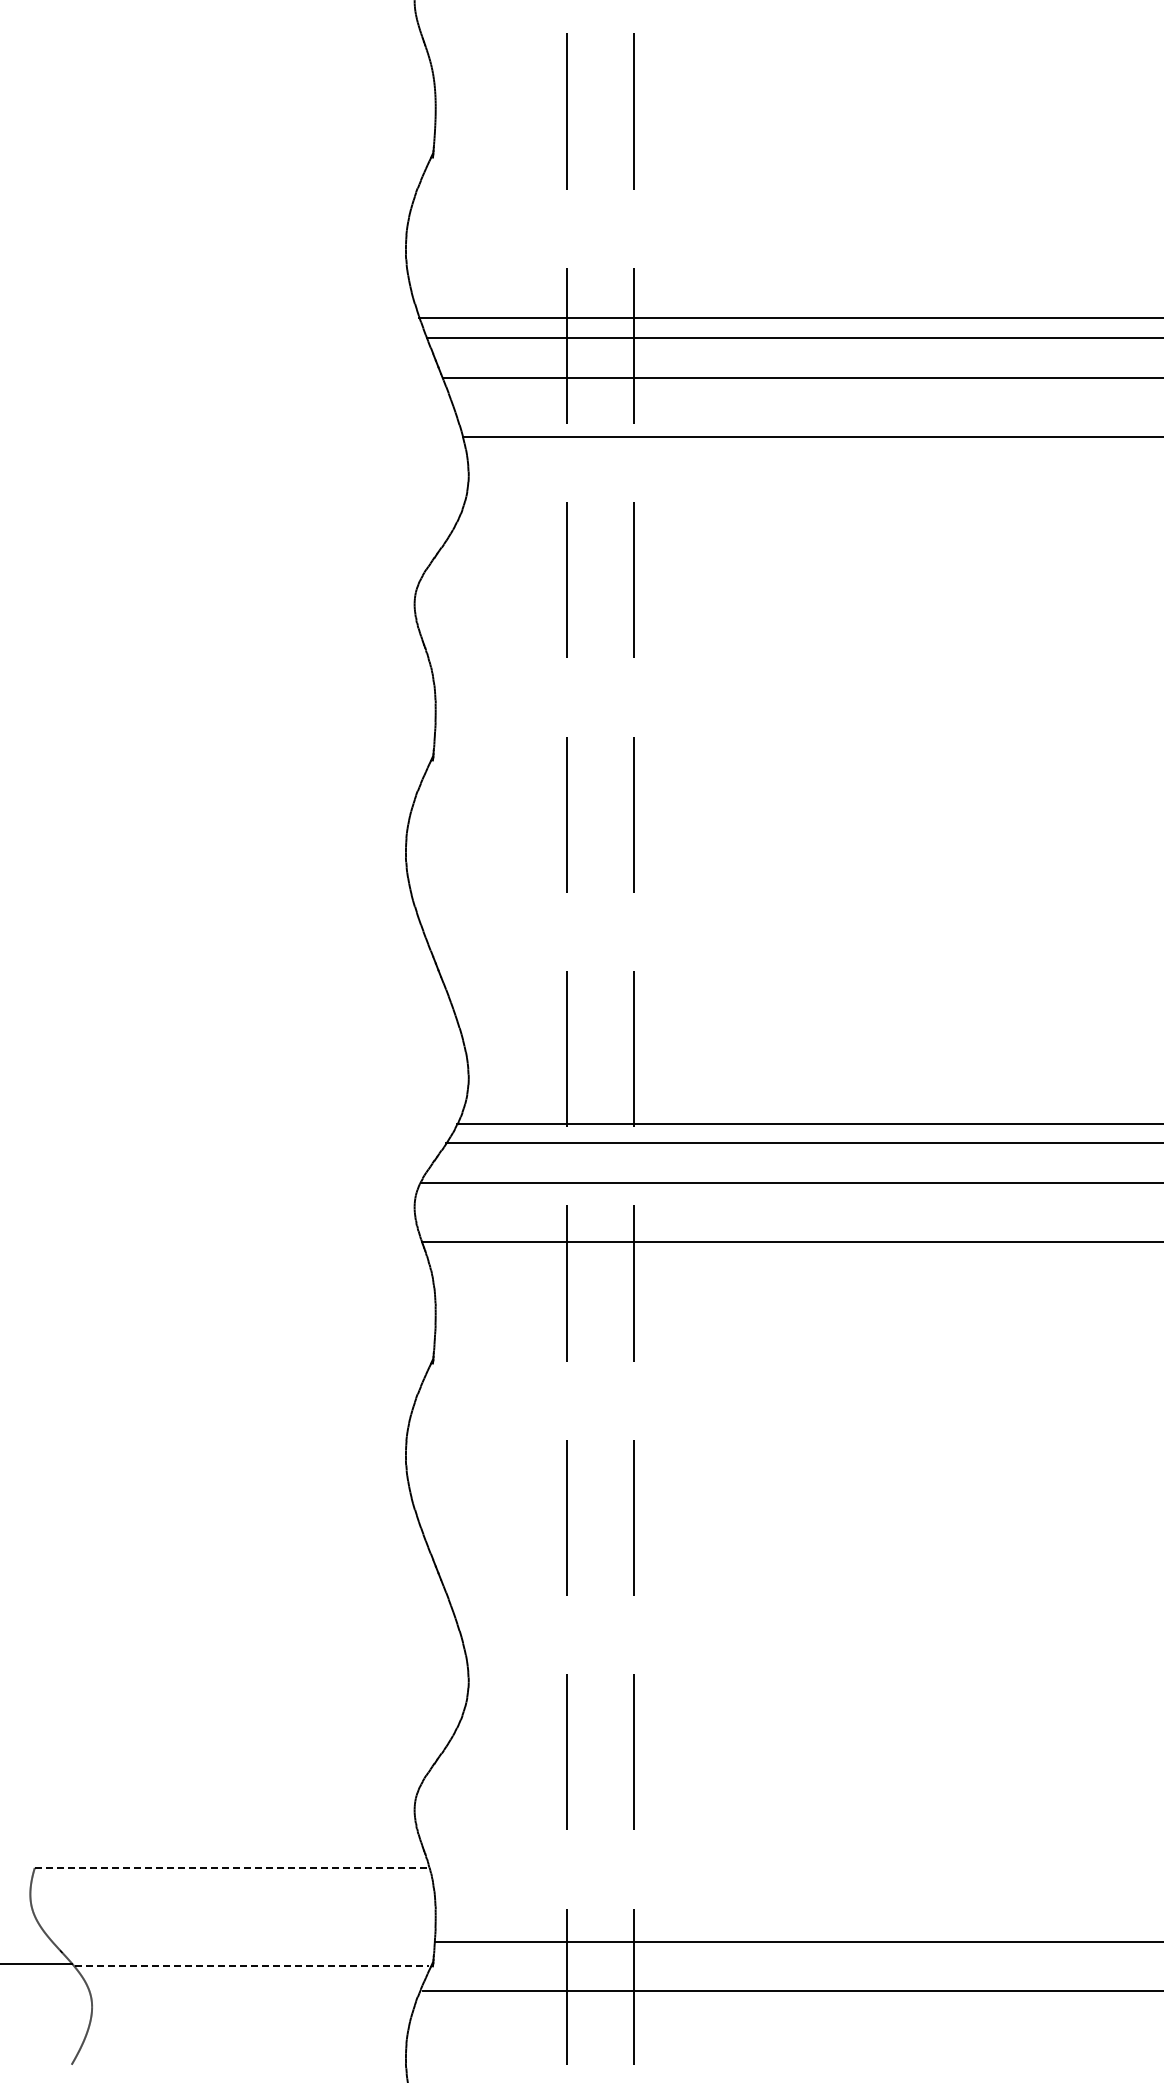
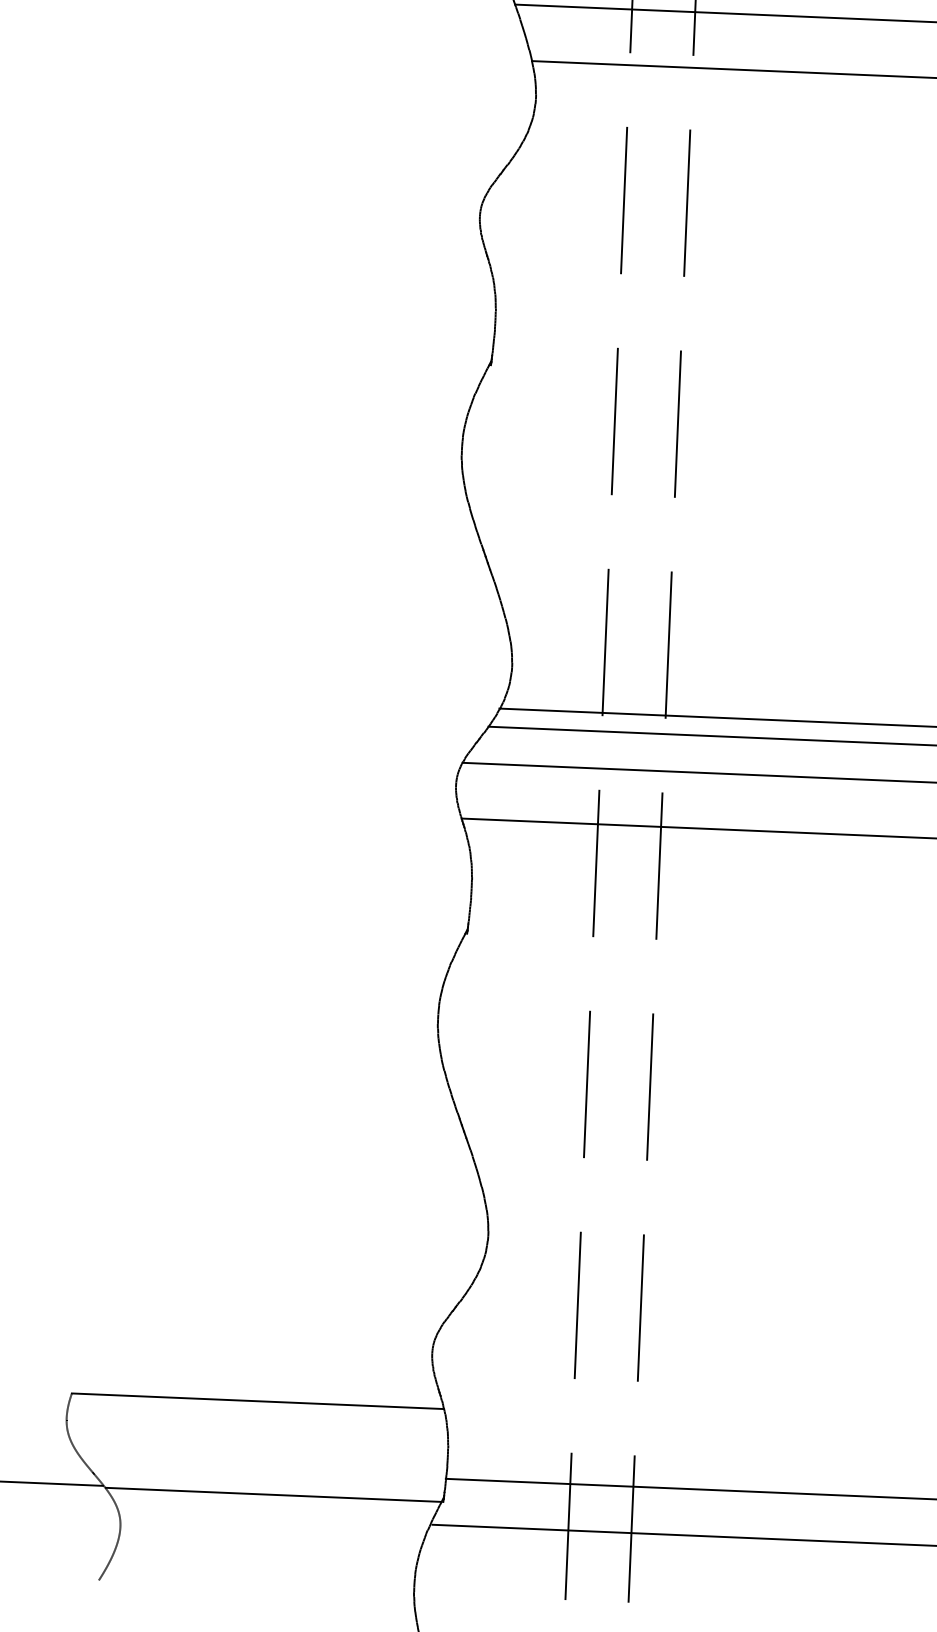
line: (232, 1867) -> (258, 1400), dashed -> solid
line: (252, 1966) -> (273, 1494), dashed -> solid

